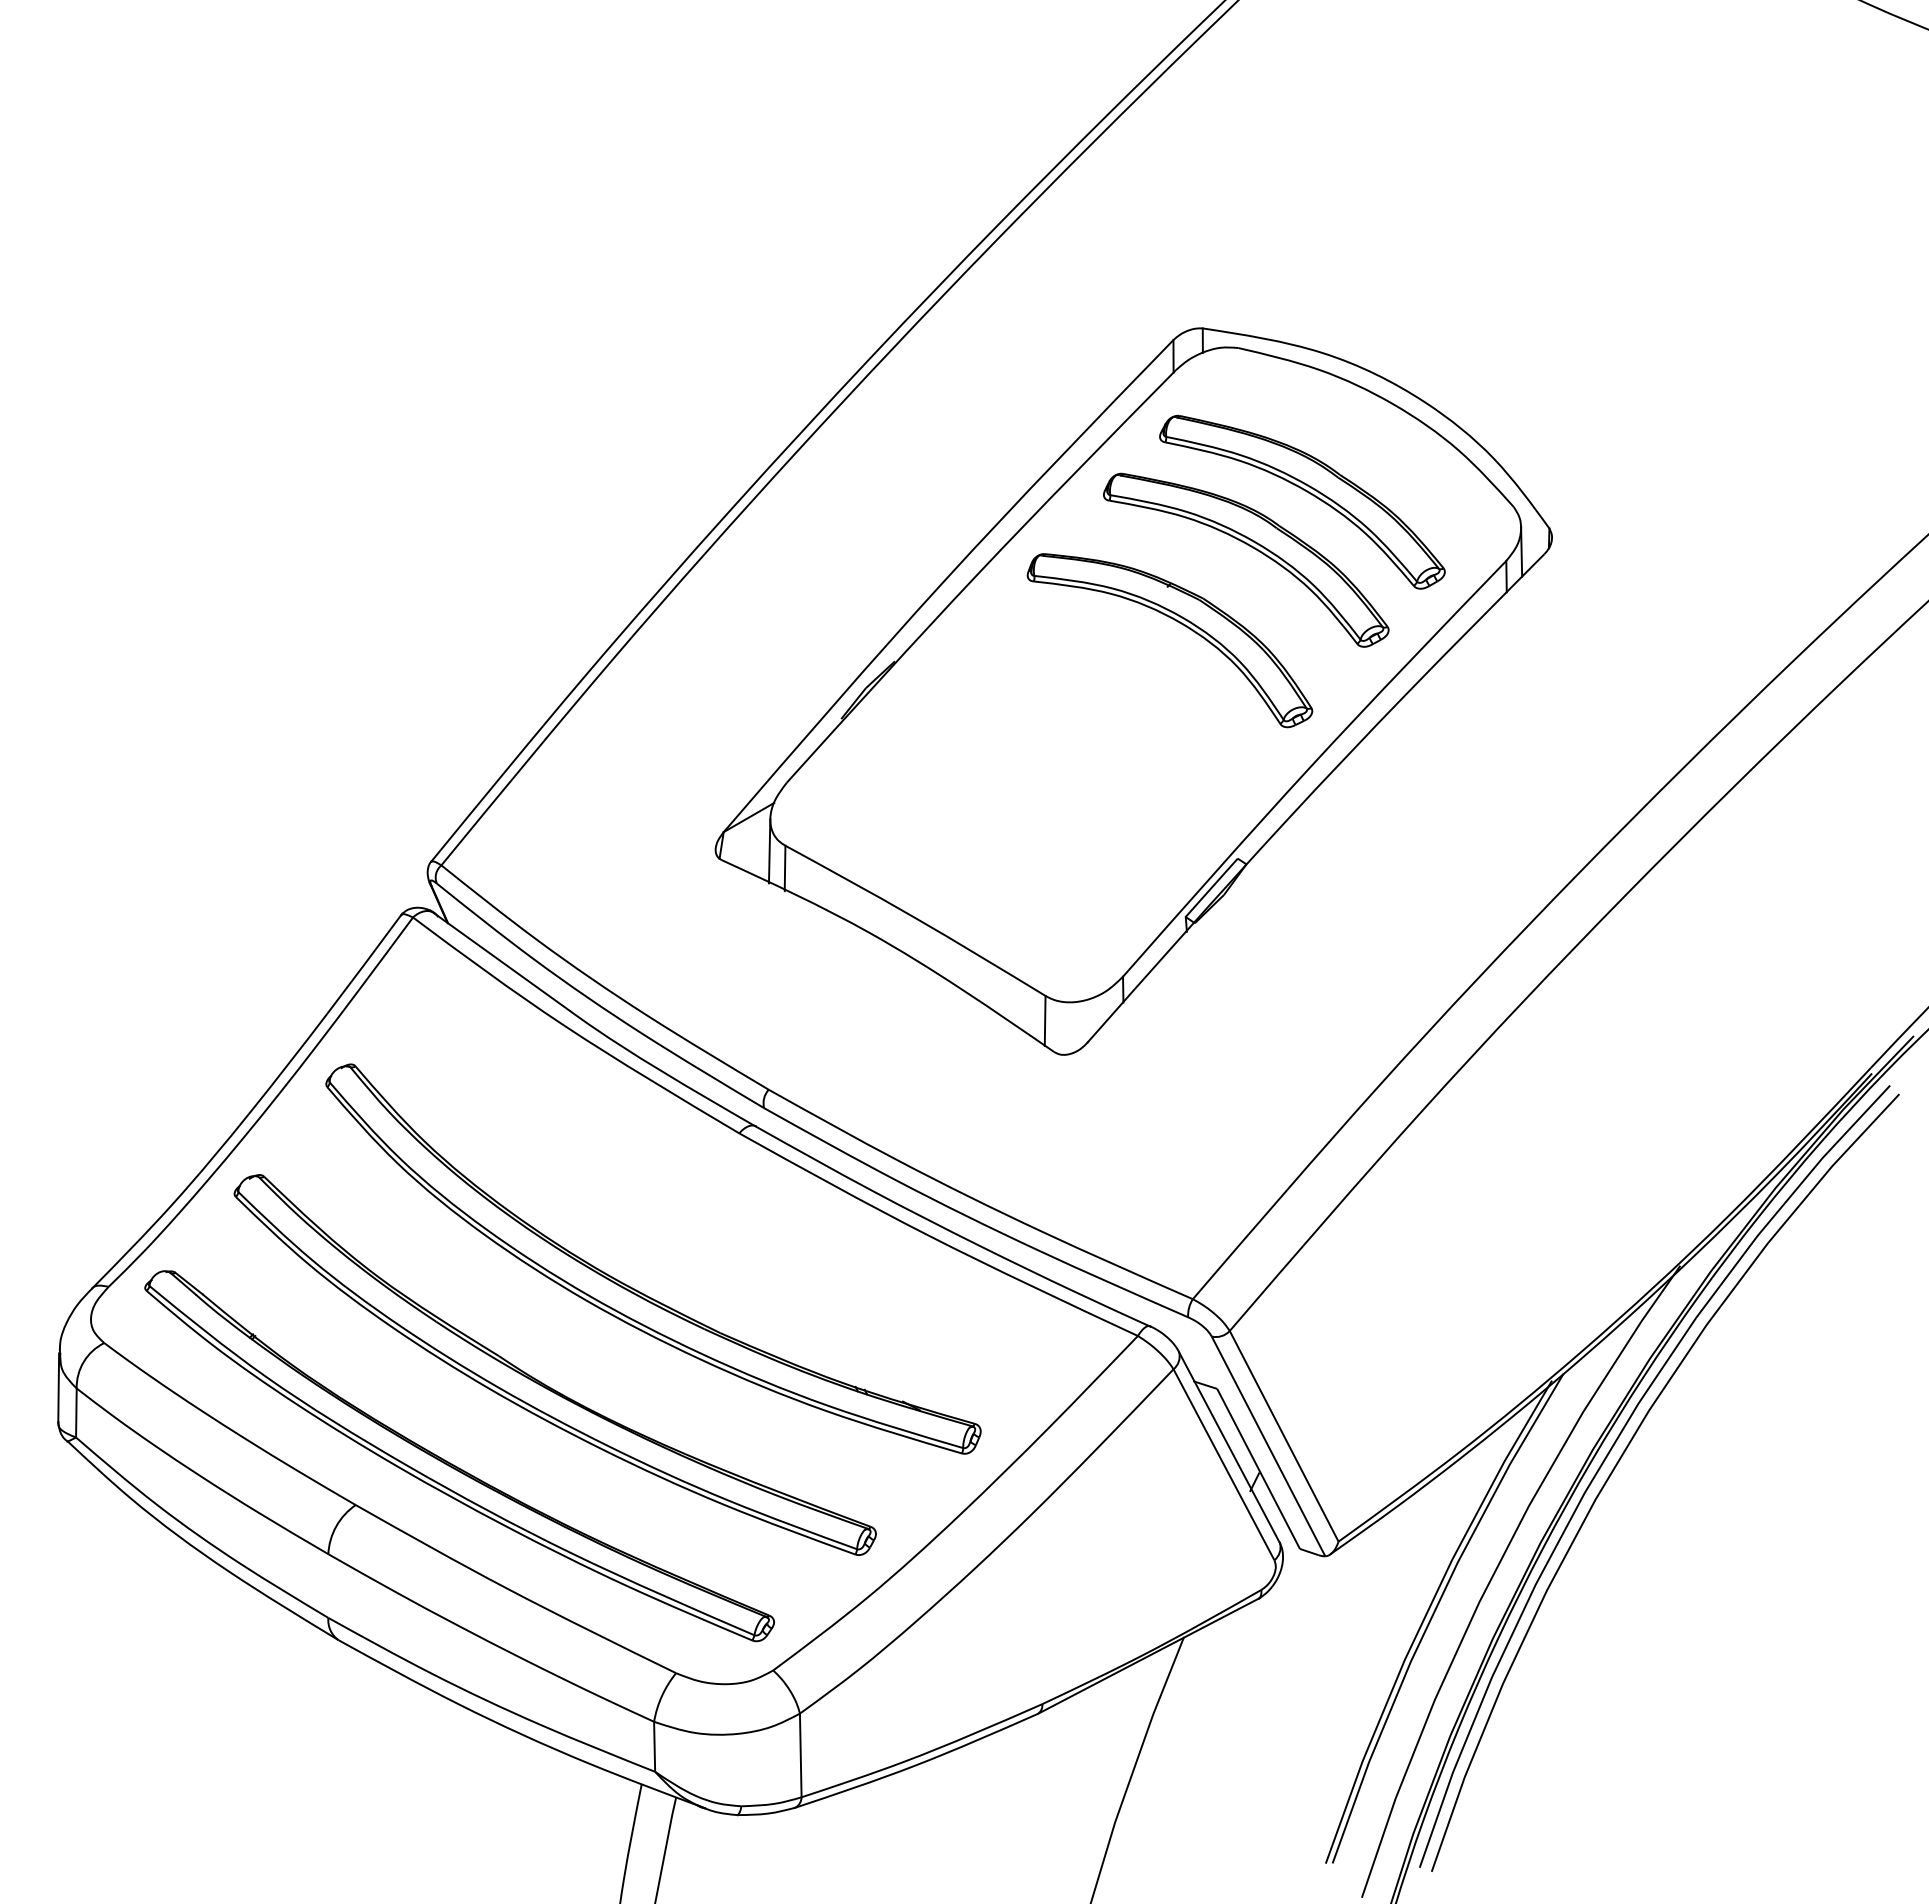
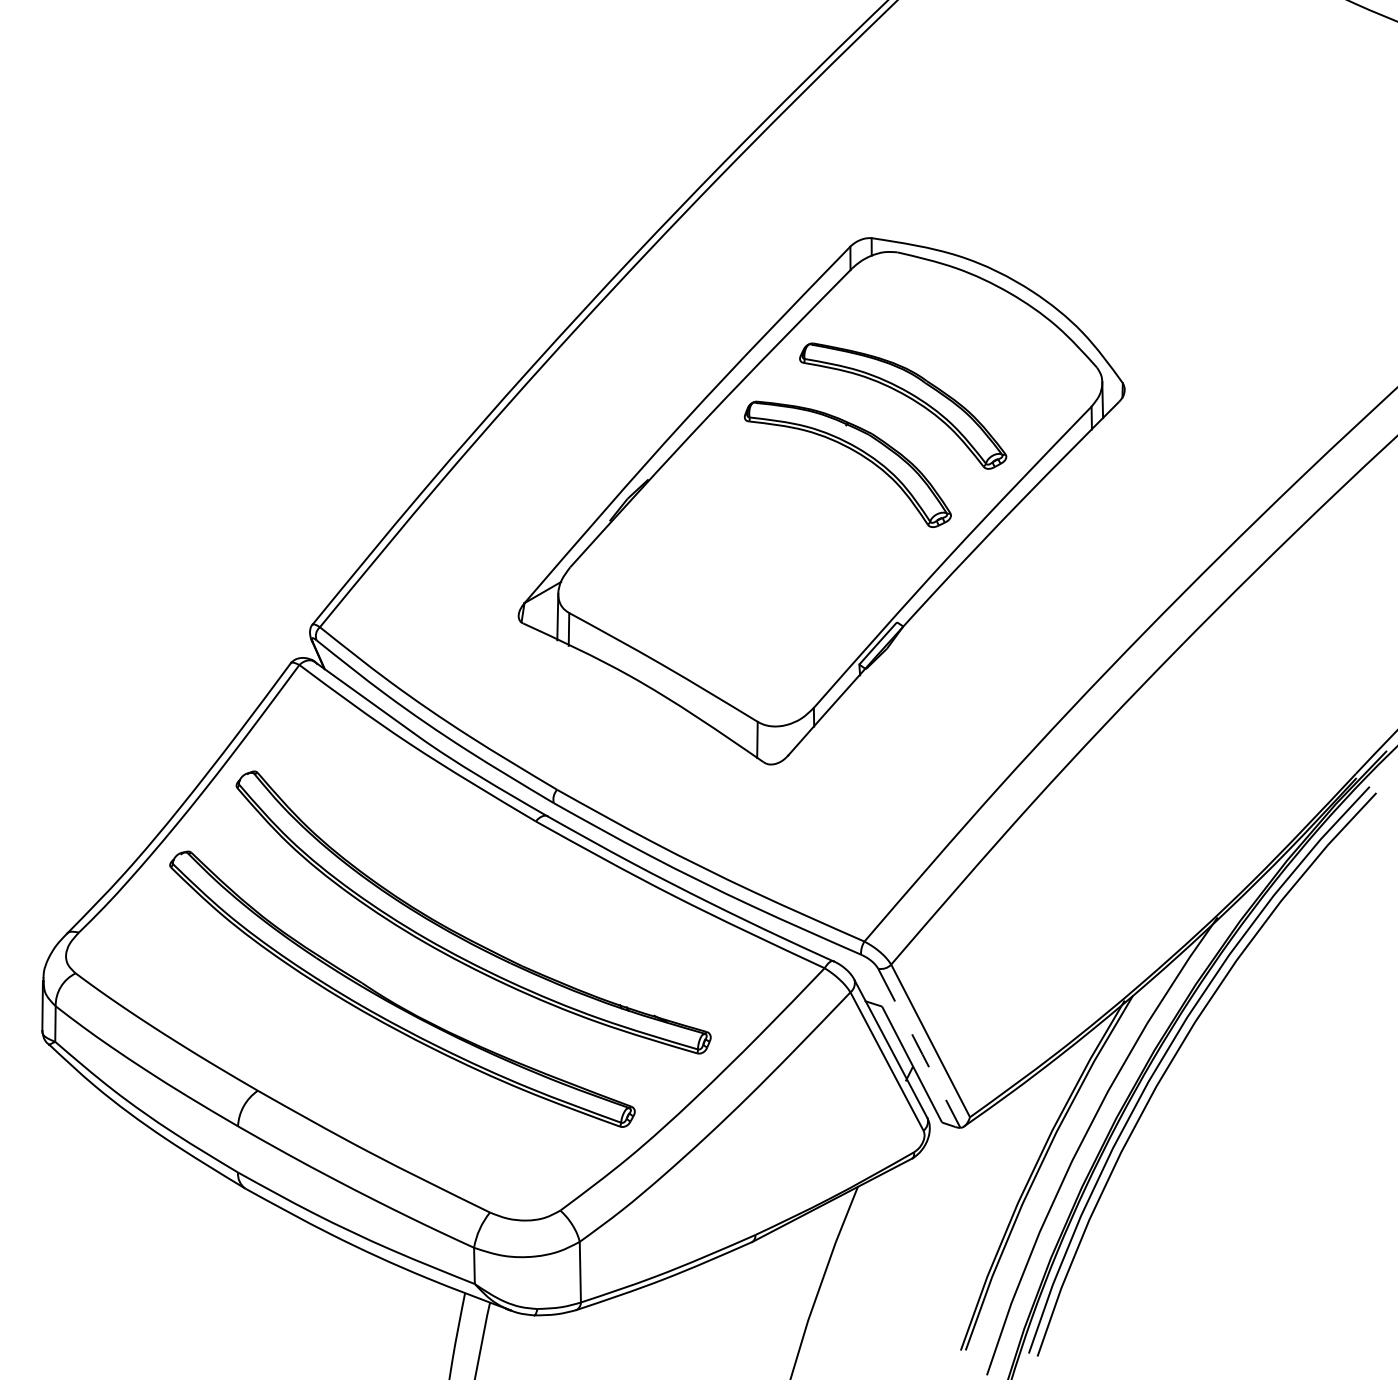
part: (1306, 492) -> (946, 357), removed
line: (1268, 1447) -> (919, 1049), solid -> dashed
part: (455, 1465) -> (330, 1062), removed

